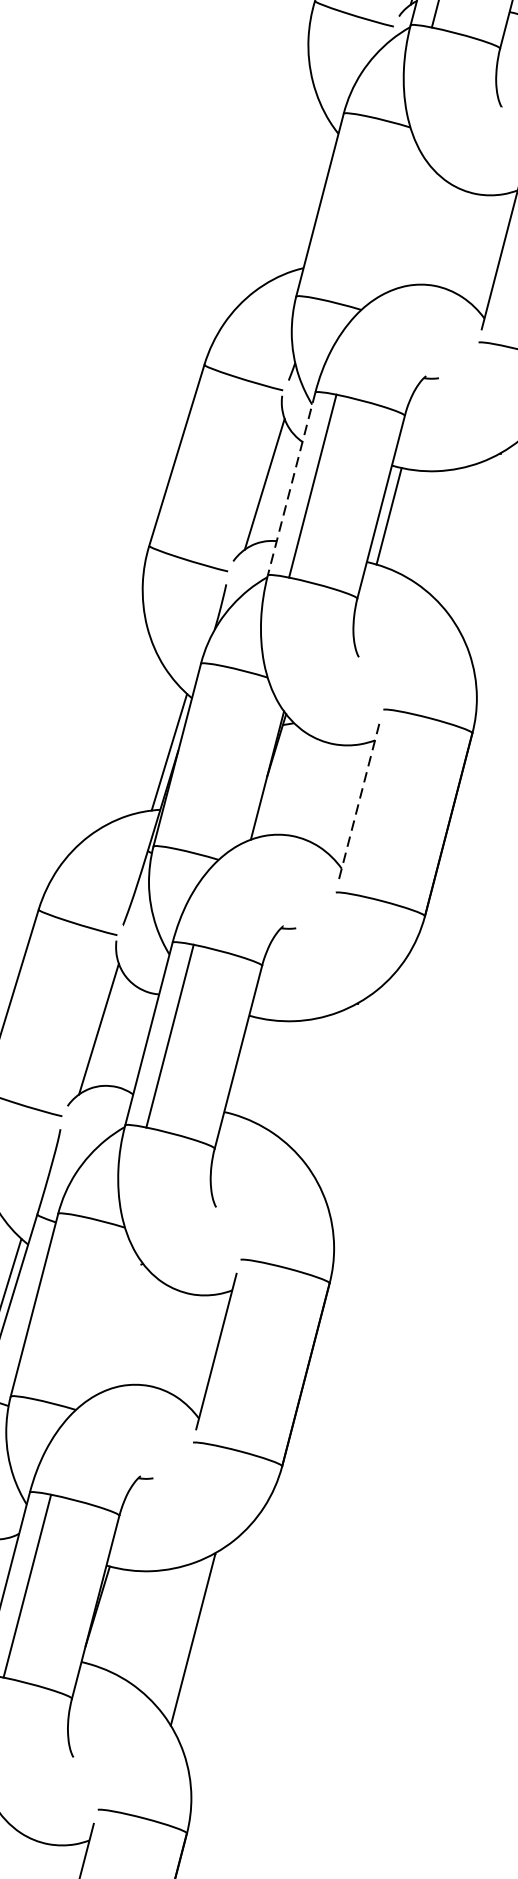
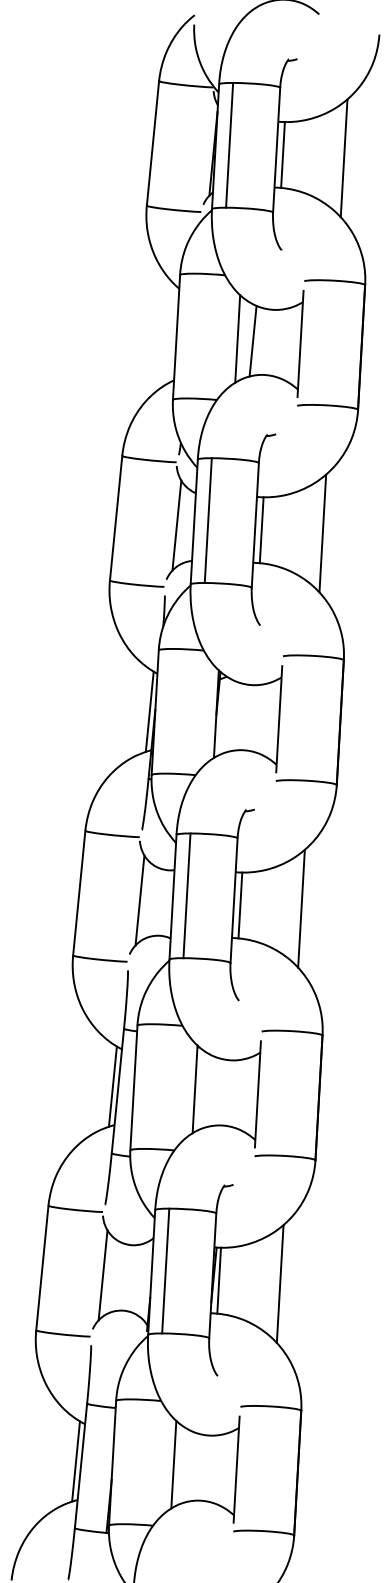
line: (410, 224) -> (237, 338), added
line: (431, 232) -> (252, 340), added
line: (291, 484) -> (194, 522), dashed -> solid
line: (478, 539) -> (322, 533), added
line: (359, 802) -> (279, 719), dashed -> solid
line: (246, 1066) -> (240, 905), added
line: (336, 1088) -> (301, 908), added
line: (123, 1325) -> (194, 1089), added
line: (102, 1615) -> (218, 1280), added

